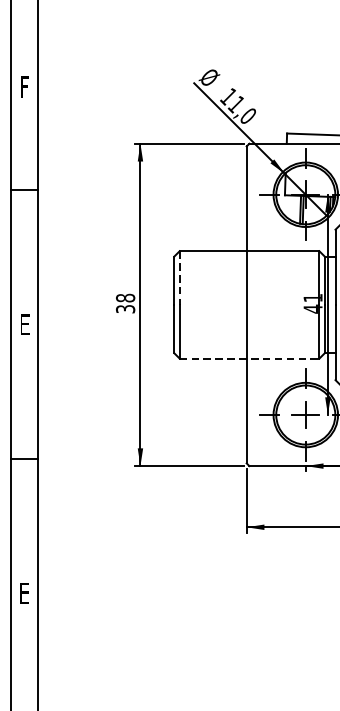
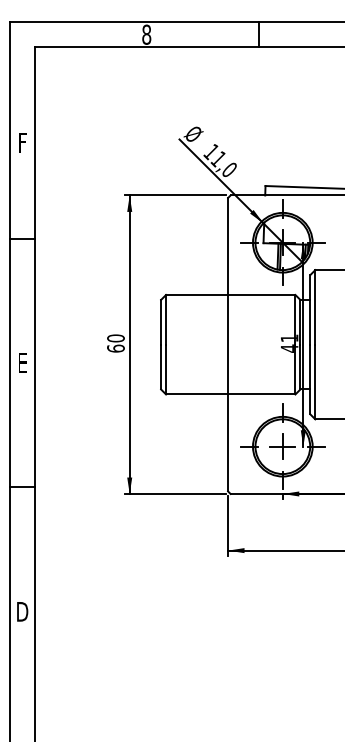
line: (180, 277) -> (166, 319), dashed -> solid
text: (125, 303) -> (115, 343), 38 -> 60
line: (249, 358) -> (230, 394), dashed -> solid
text: (24, 593) -> (22, 611), E -> D

